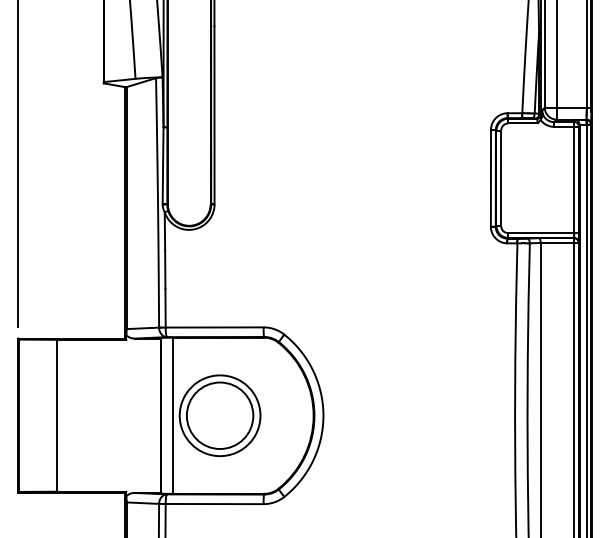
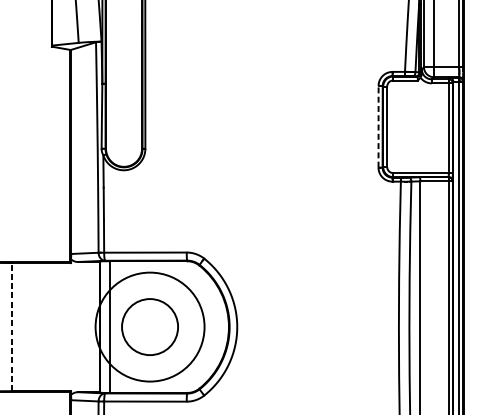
line: (490, 177) -> (378, 126), solid -> dashed
line: (56, 415) -> (12, 326), solid -> dashed
circle: (219, 415) -> (149, 326), size x1.6

